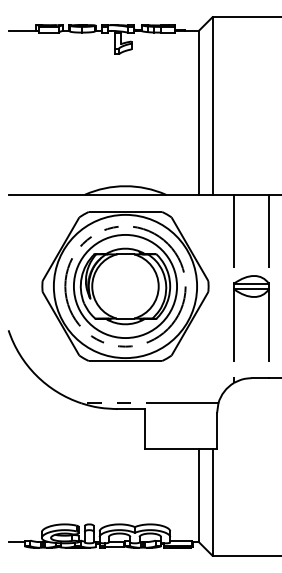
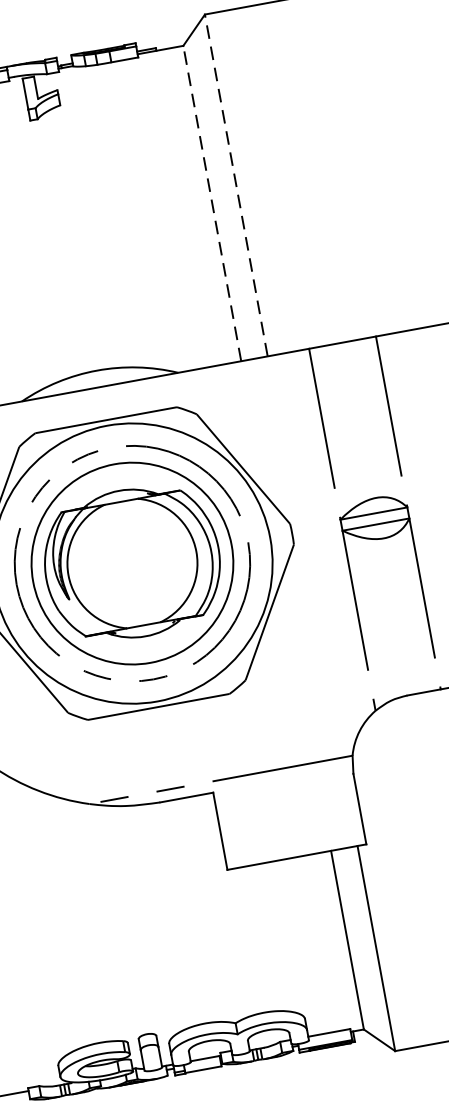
line: (212, 106) -> (236, 186), solid -> dashed
line: (198, 112) -> (211, 202), solid -> dashed

